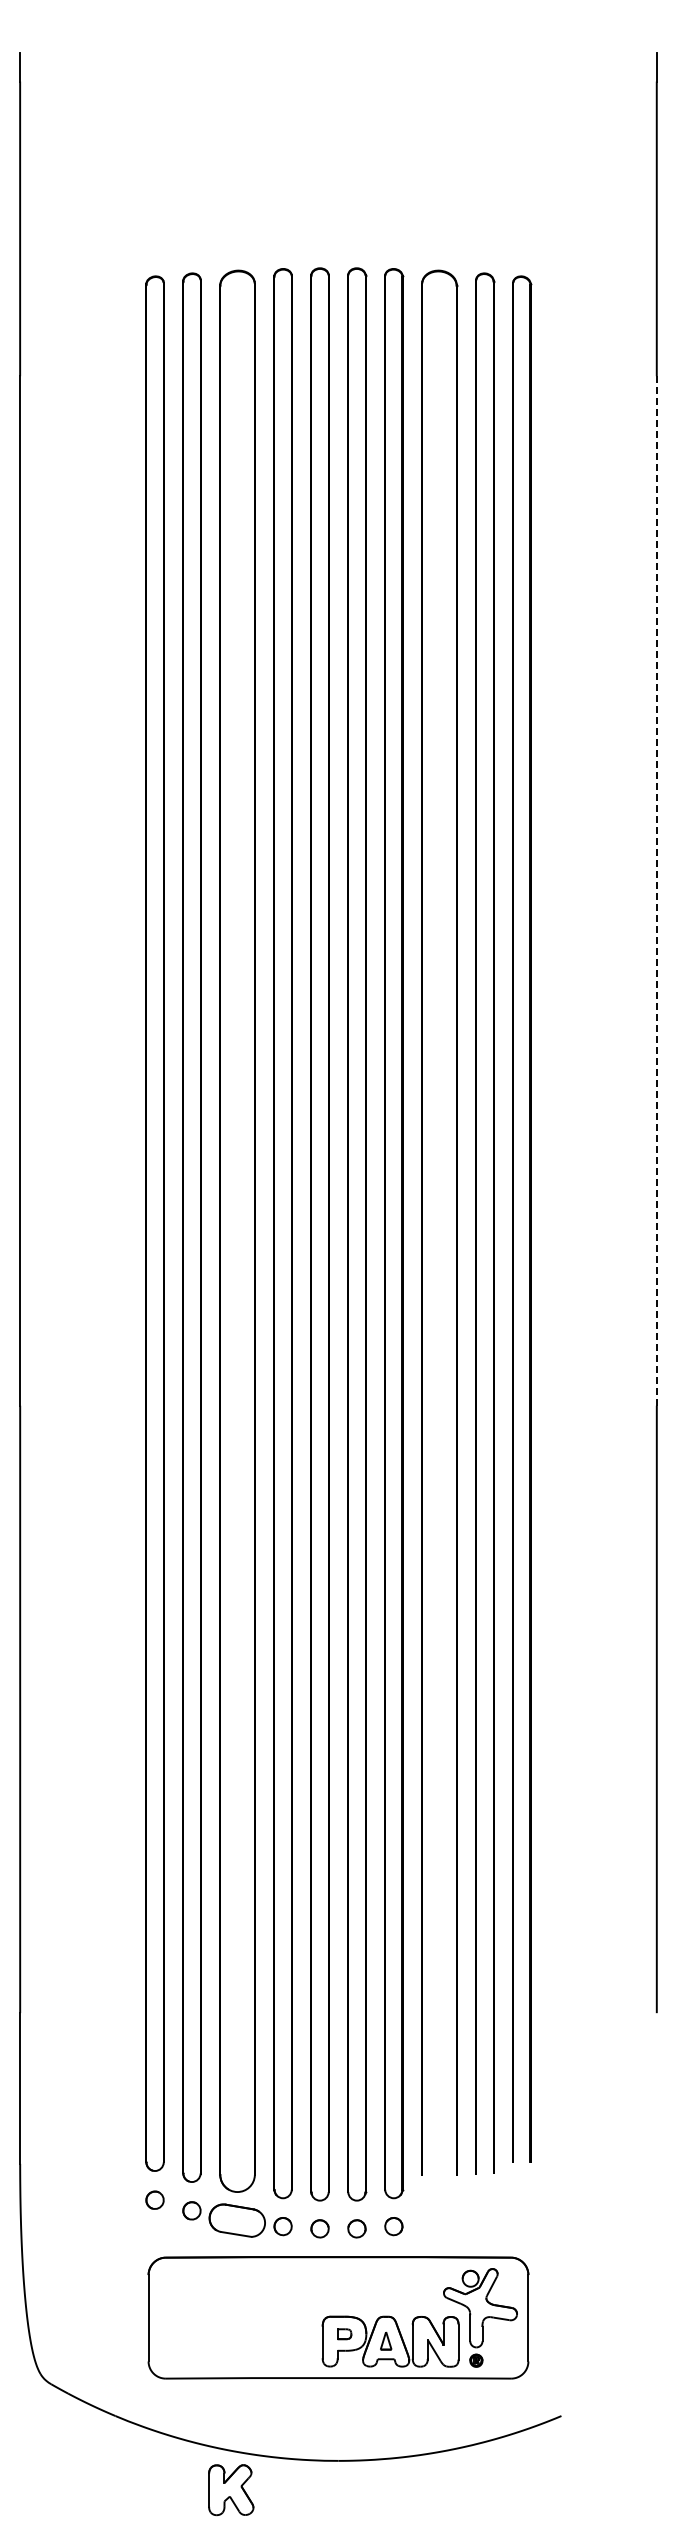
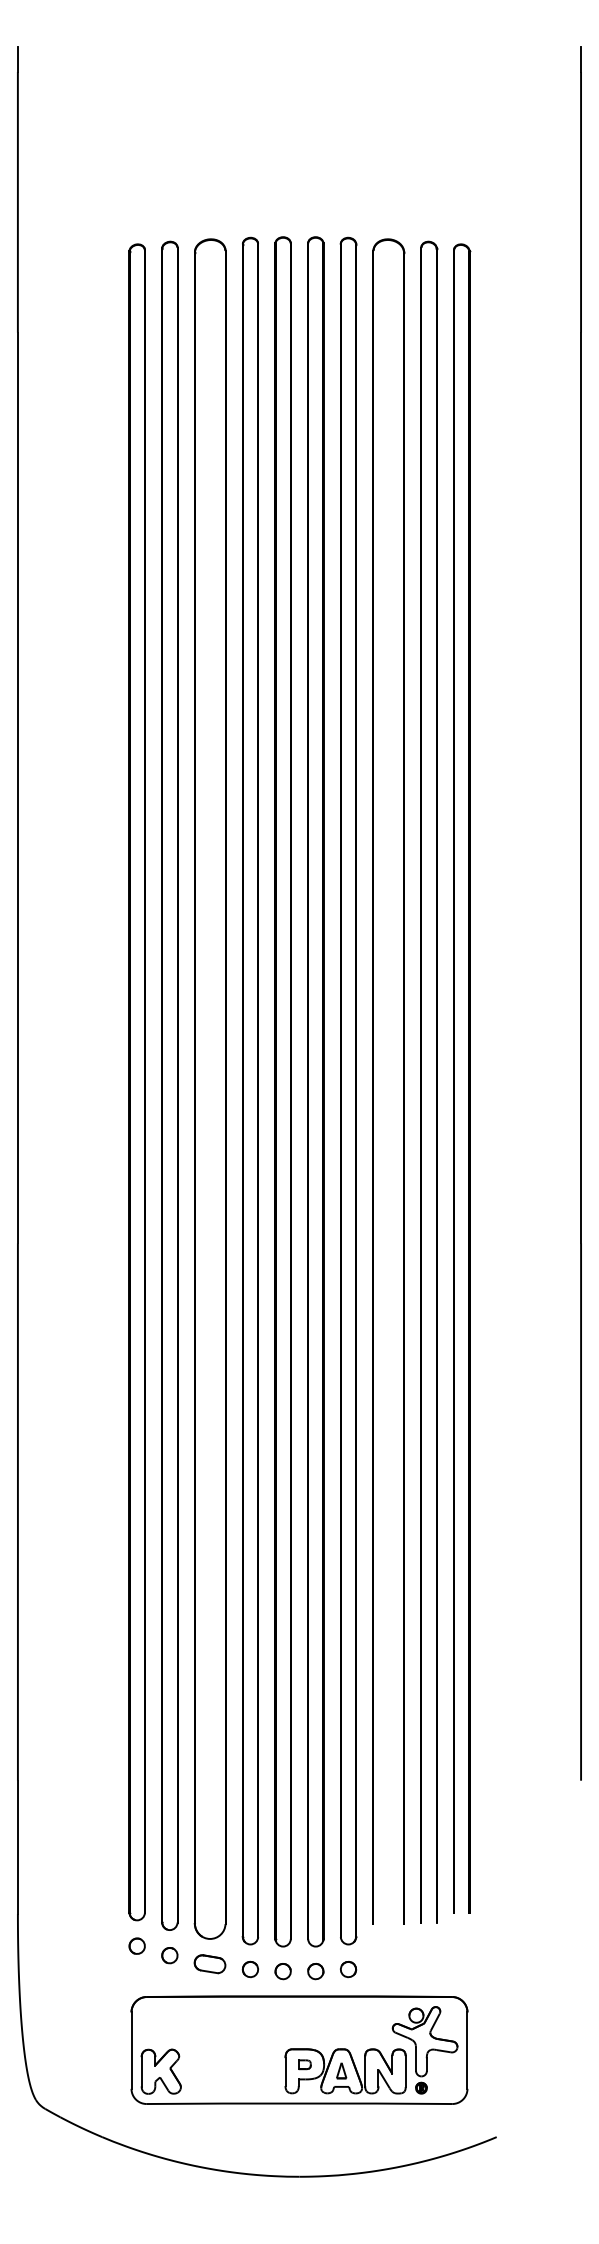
line: (656, 890) -> (580, 787), dashed -> solid
part: (237, 2220) -> (210, 1964), size x0.62
part: (231, 2490) -> (161, 2072), moved

